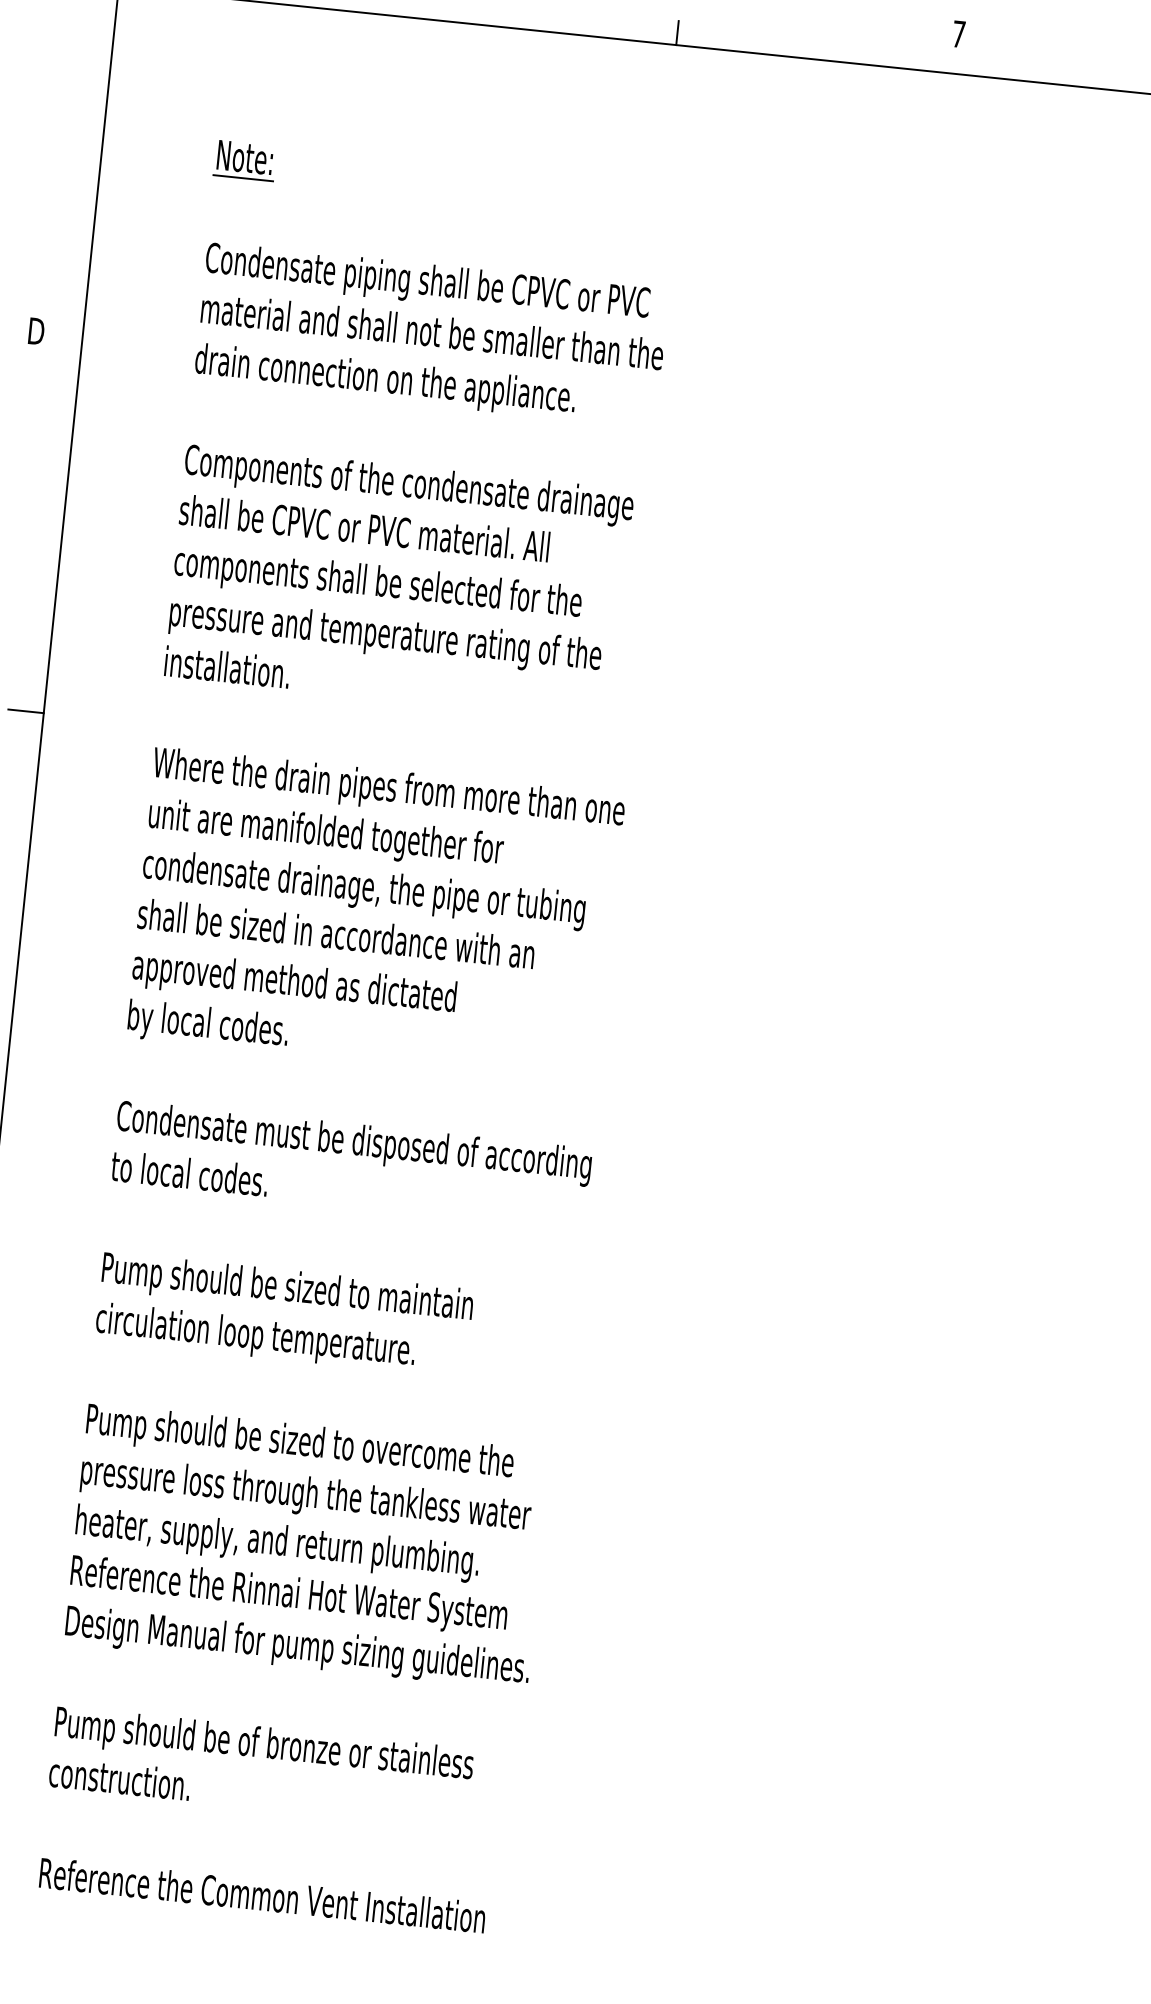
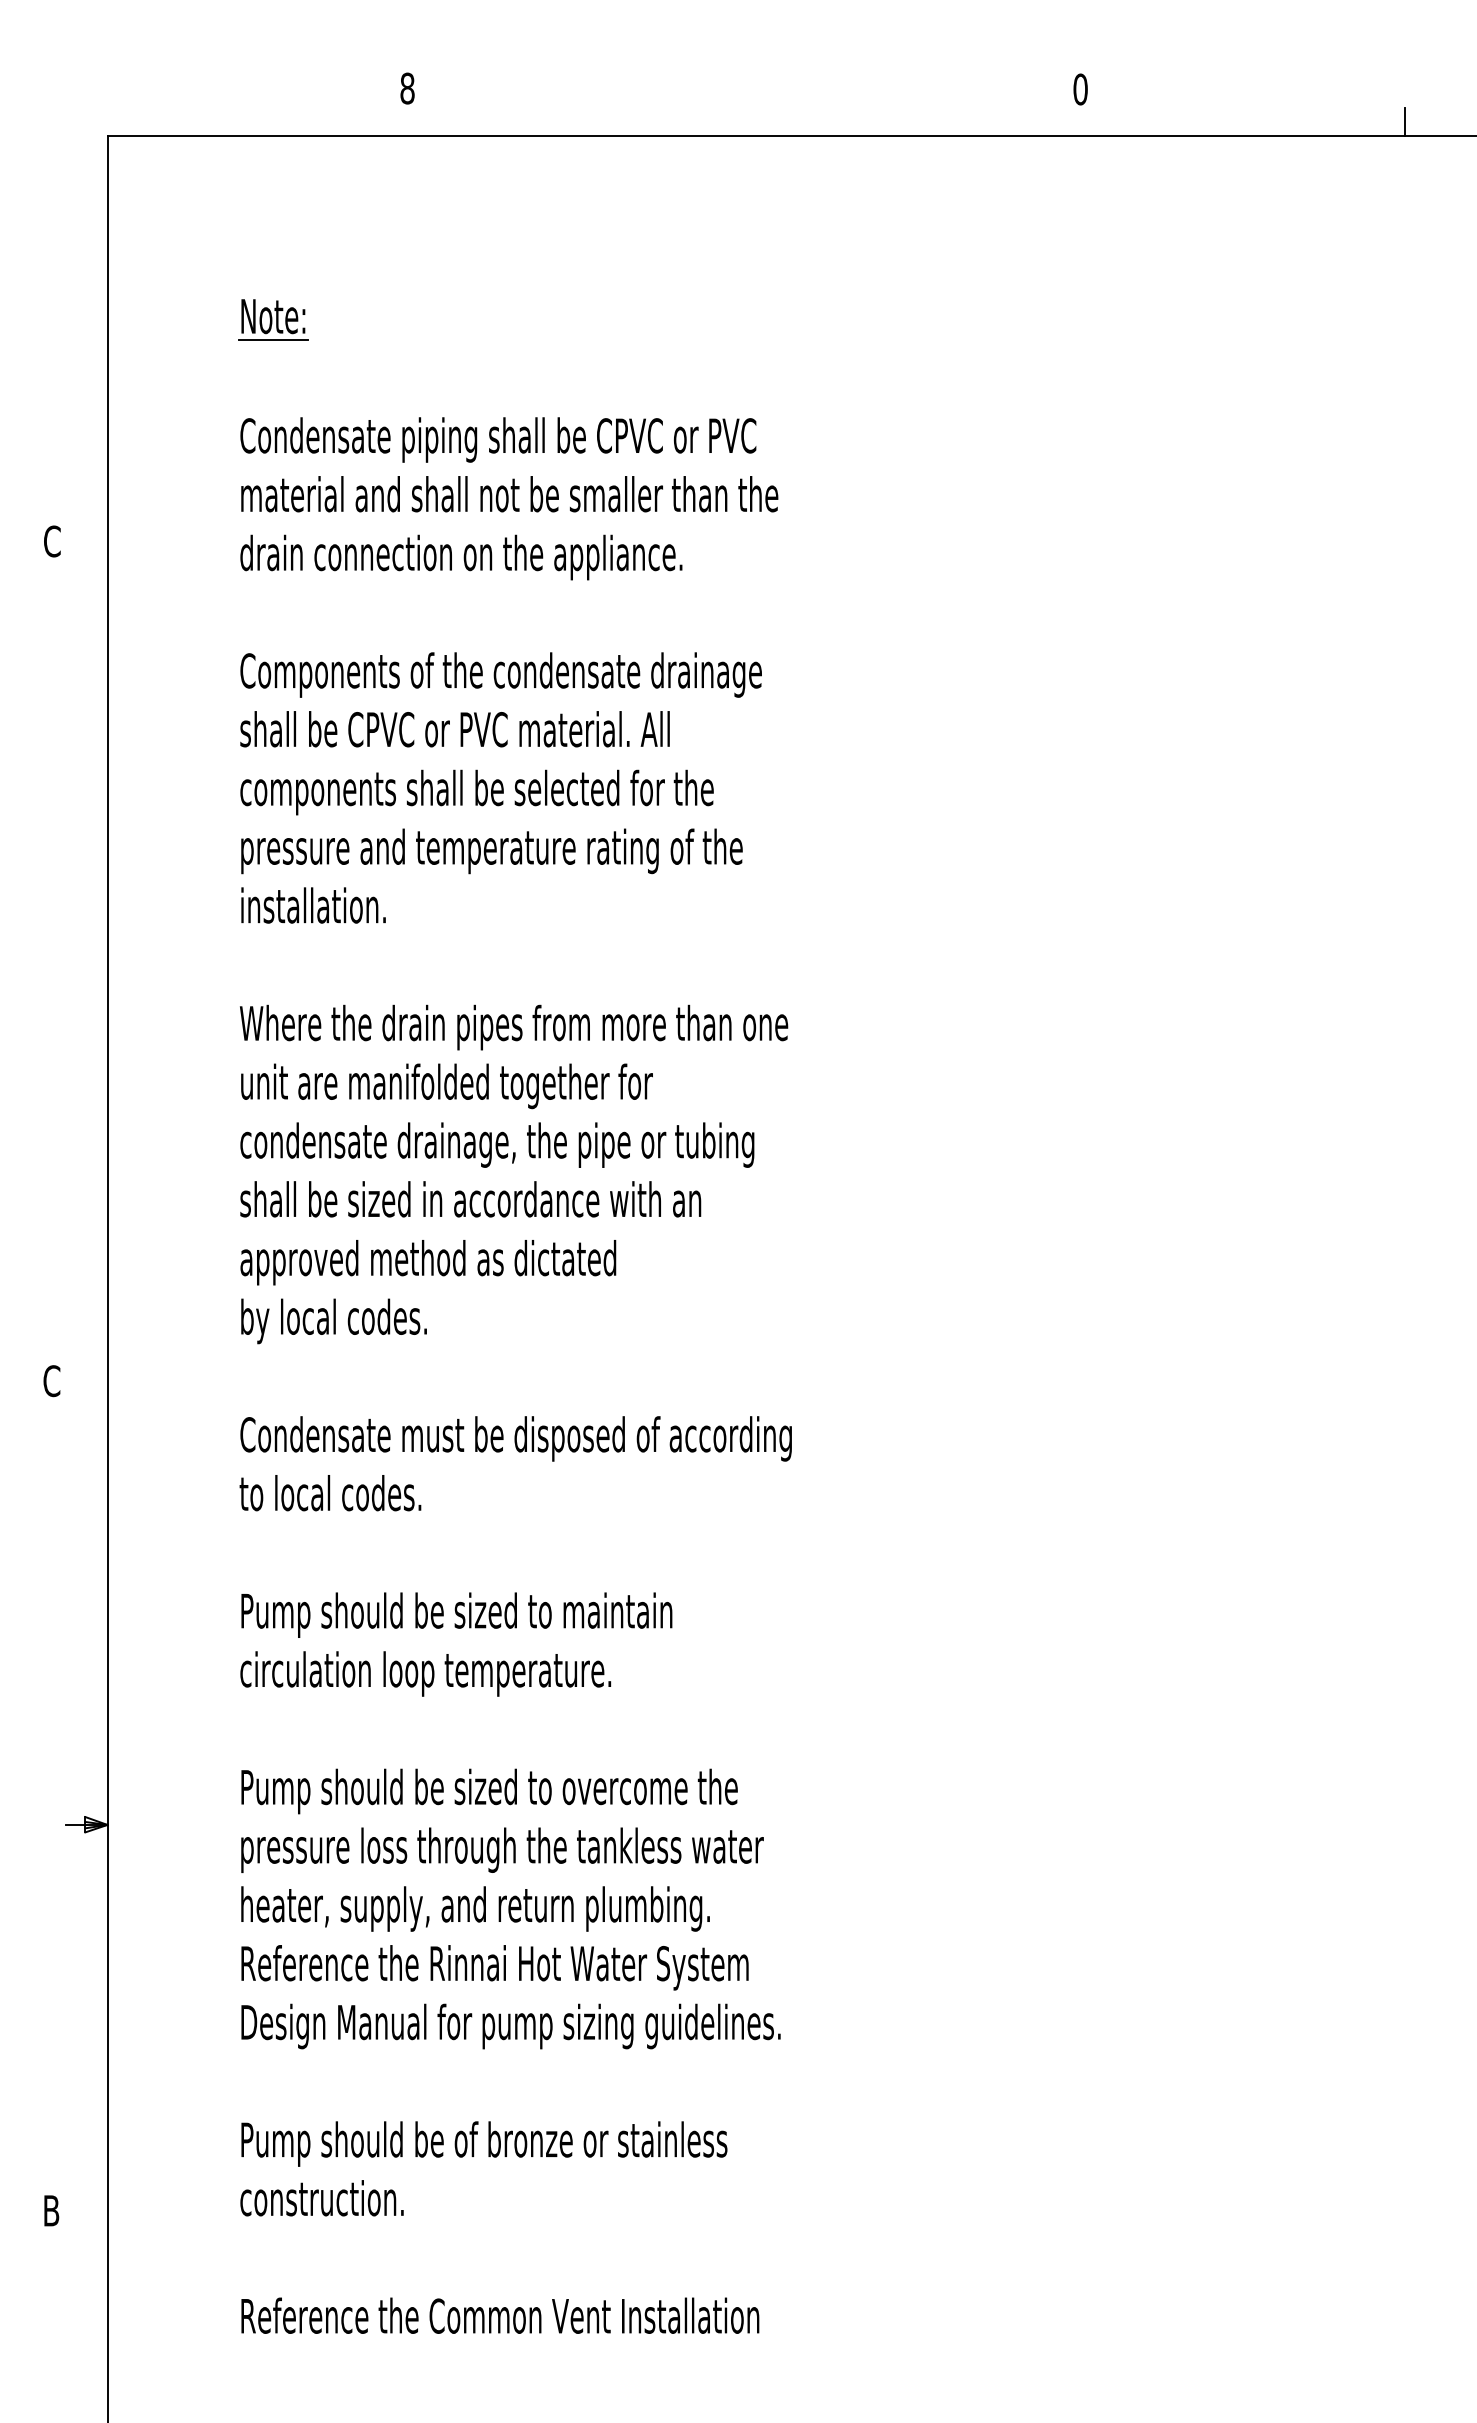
line: (677, 33) -> (756, 121), removed
text: (958, 34) -> (1080, 89), 7 -> 0
text: (36, 331) -> (53, 541), D -> C
line: (25, 711) -> (86, 980), removed

